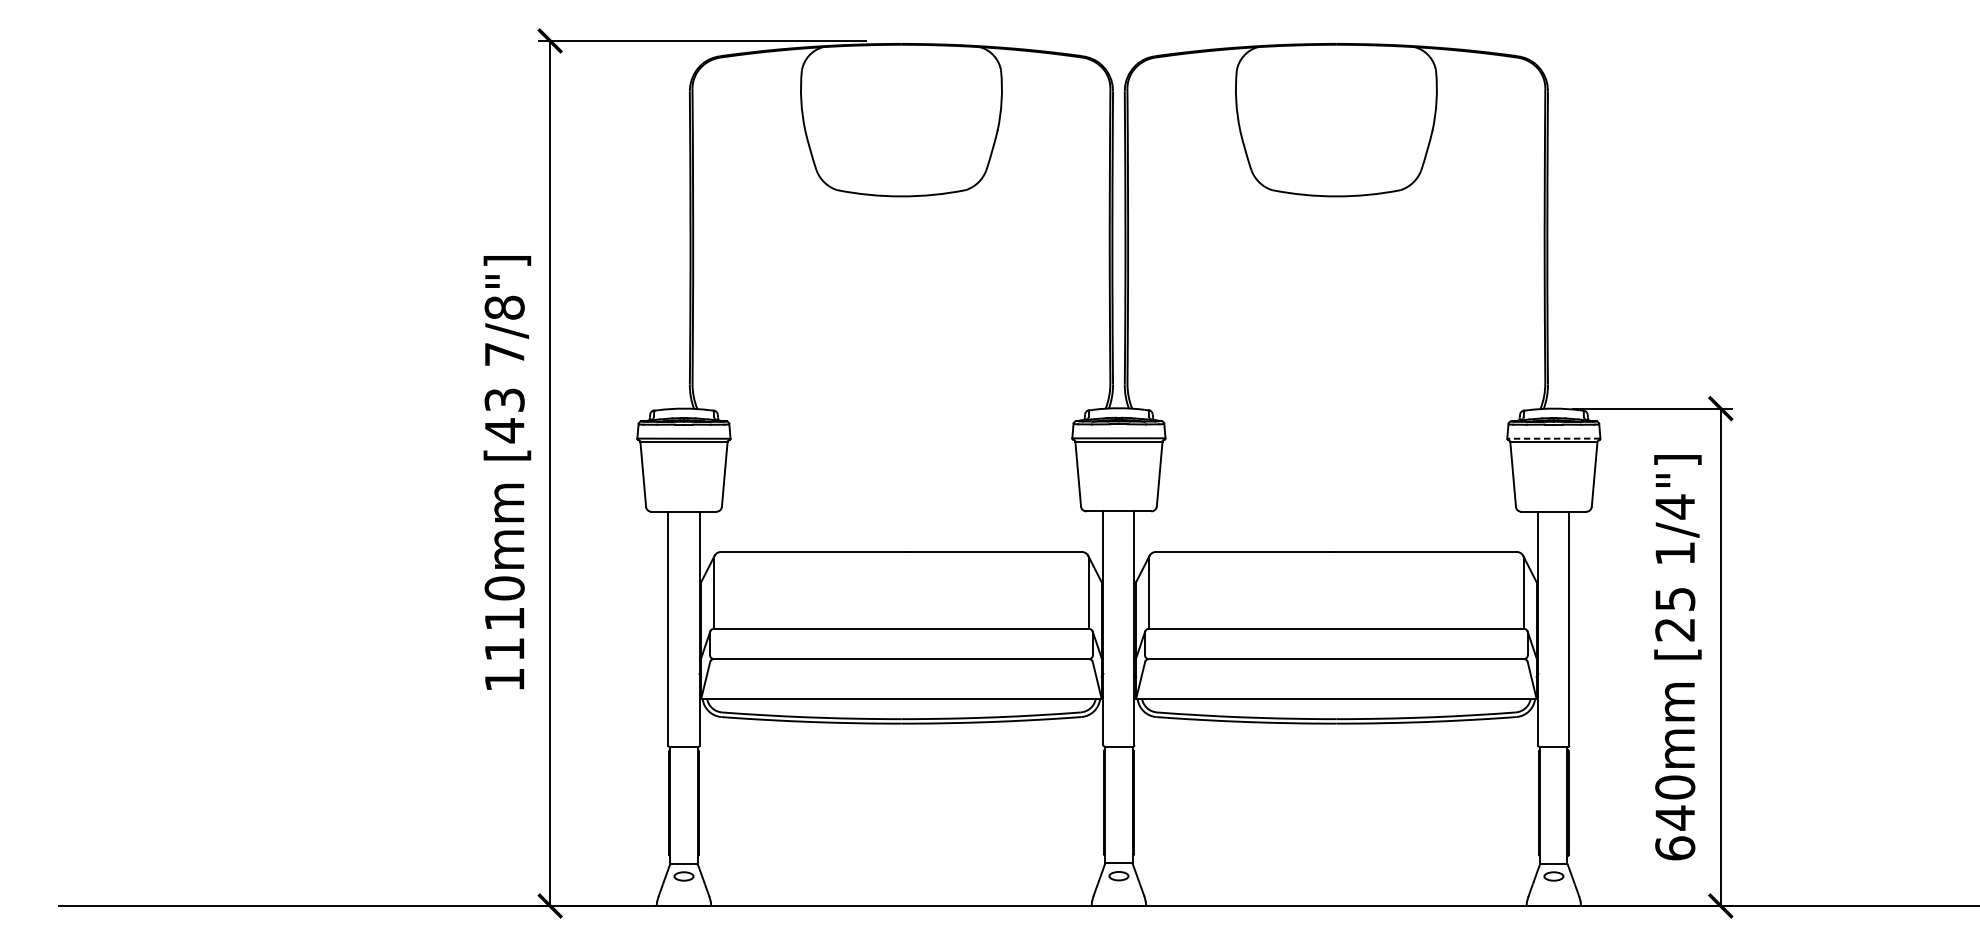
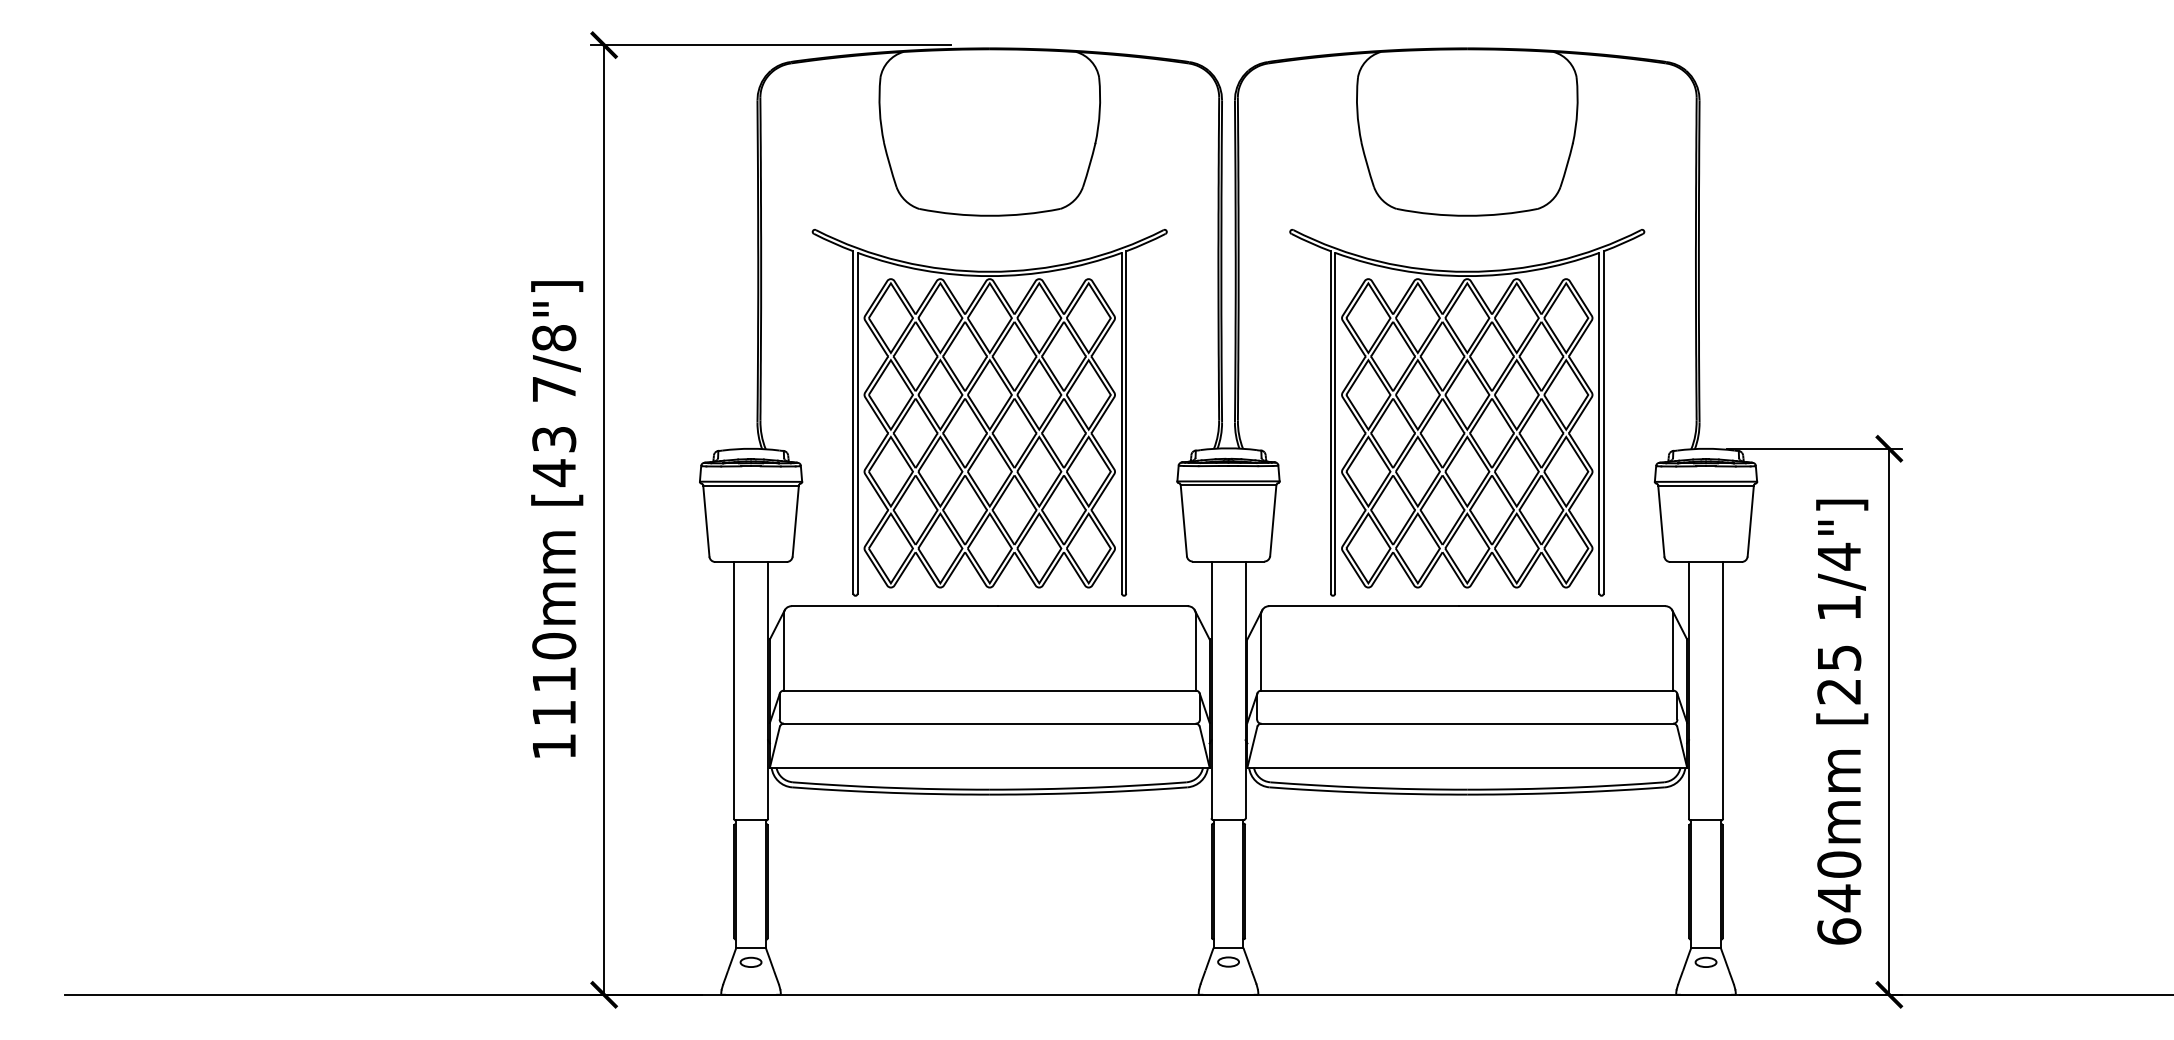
part: (901, 375) -> (989, 412), added
part: (1336, 375) -> (1467, 412), added
line: (1553, 438) -> (1705, 481), dashed -> solid

